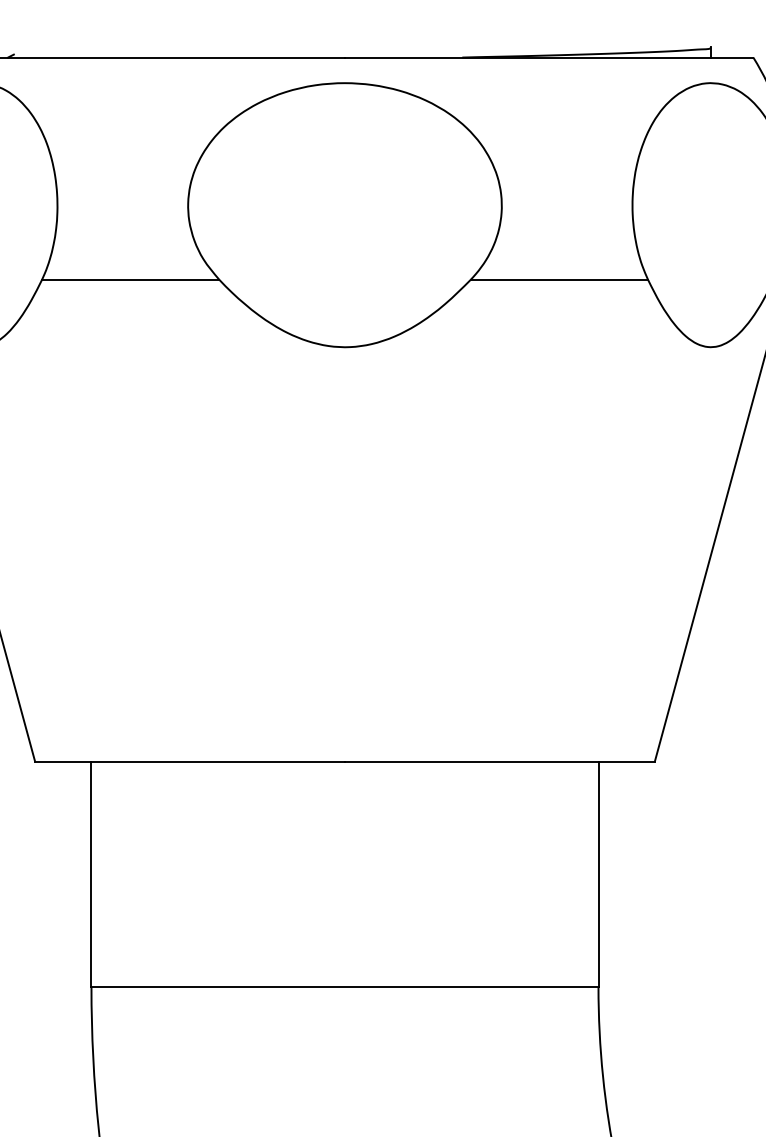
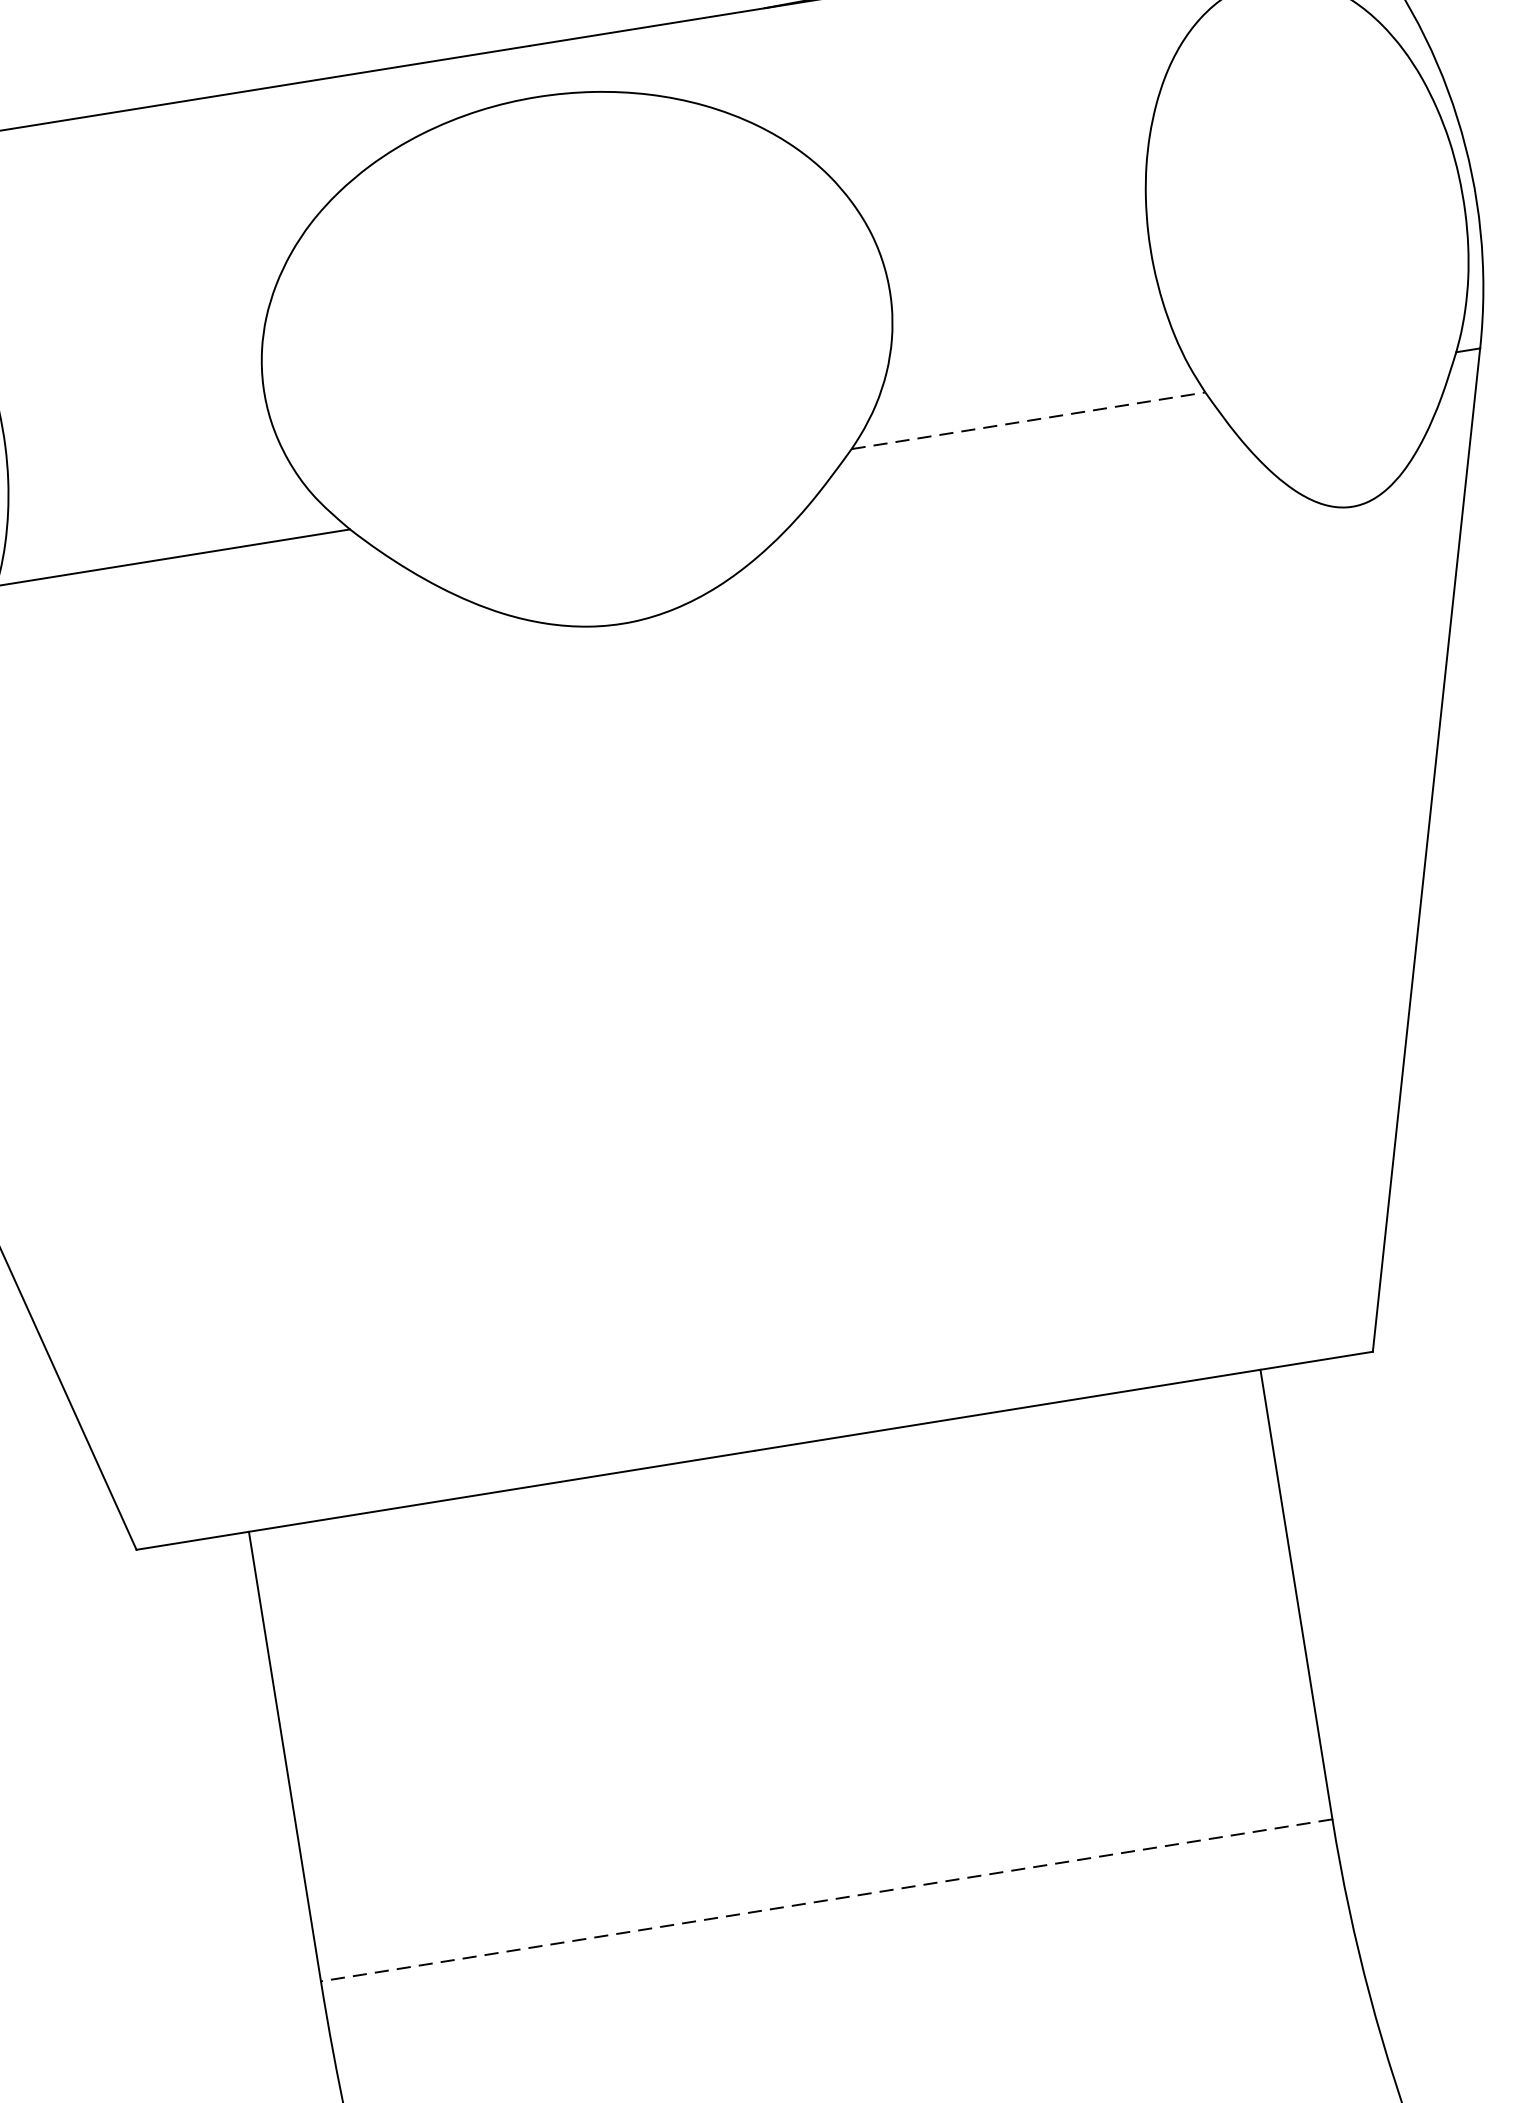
line: (559, 279) -> (1028, 420), solid -> dashed
line: (344, 987) -> (825, 1901), solid -> dashed

